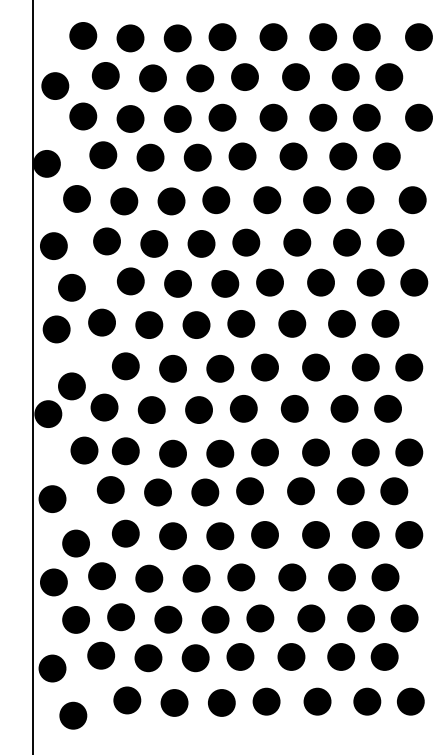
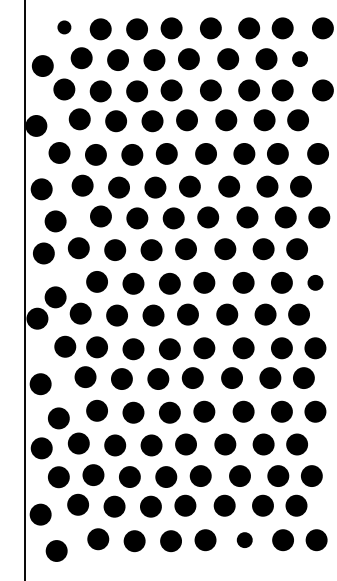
part: (83, 35) -> (64, 27), size x0.6
part: (389, 76) -> (300, 58), size x0.7
part: (409, 367) -> (315, 282), size x0.7
part: (317, 701) -> (244, 540), size x0.7

